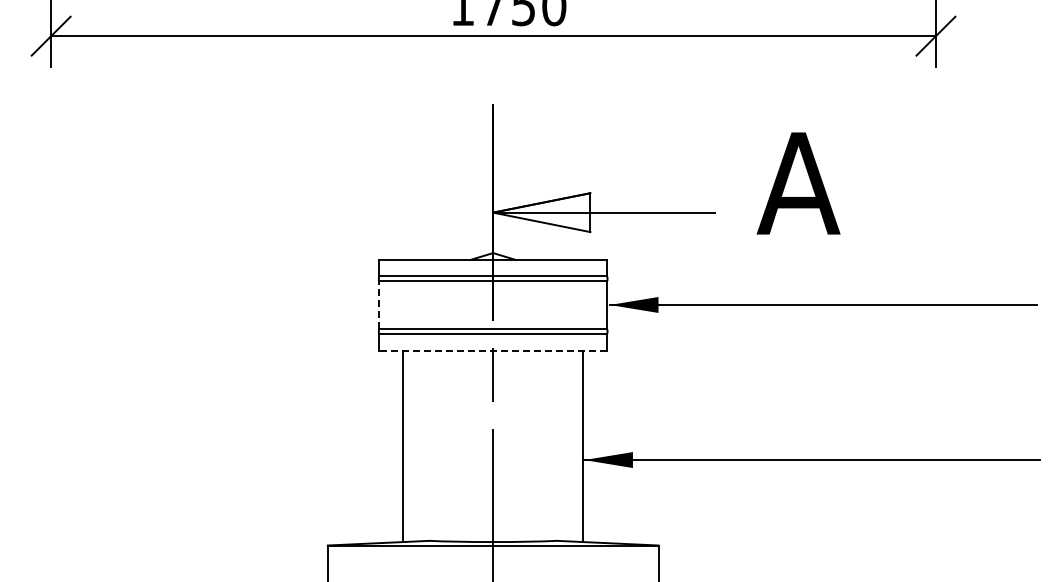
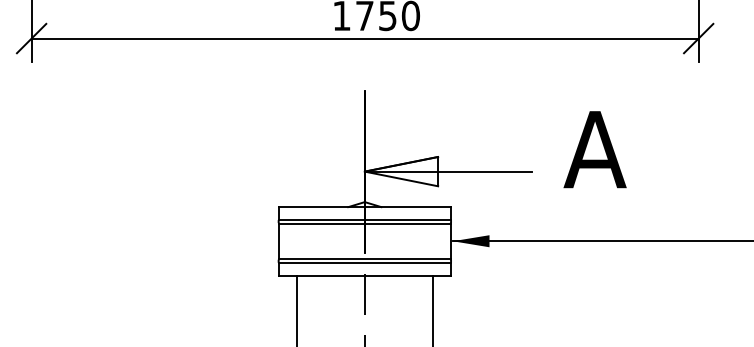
line: (379, 305) -> (279, 241), dashed -> solid
line: (493, 350) -> (365, 275), dashed -> solid

